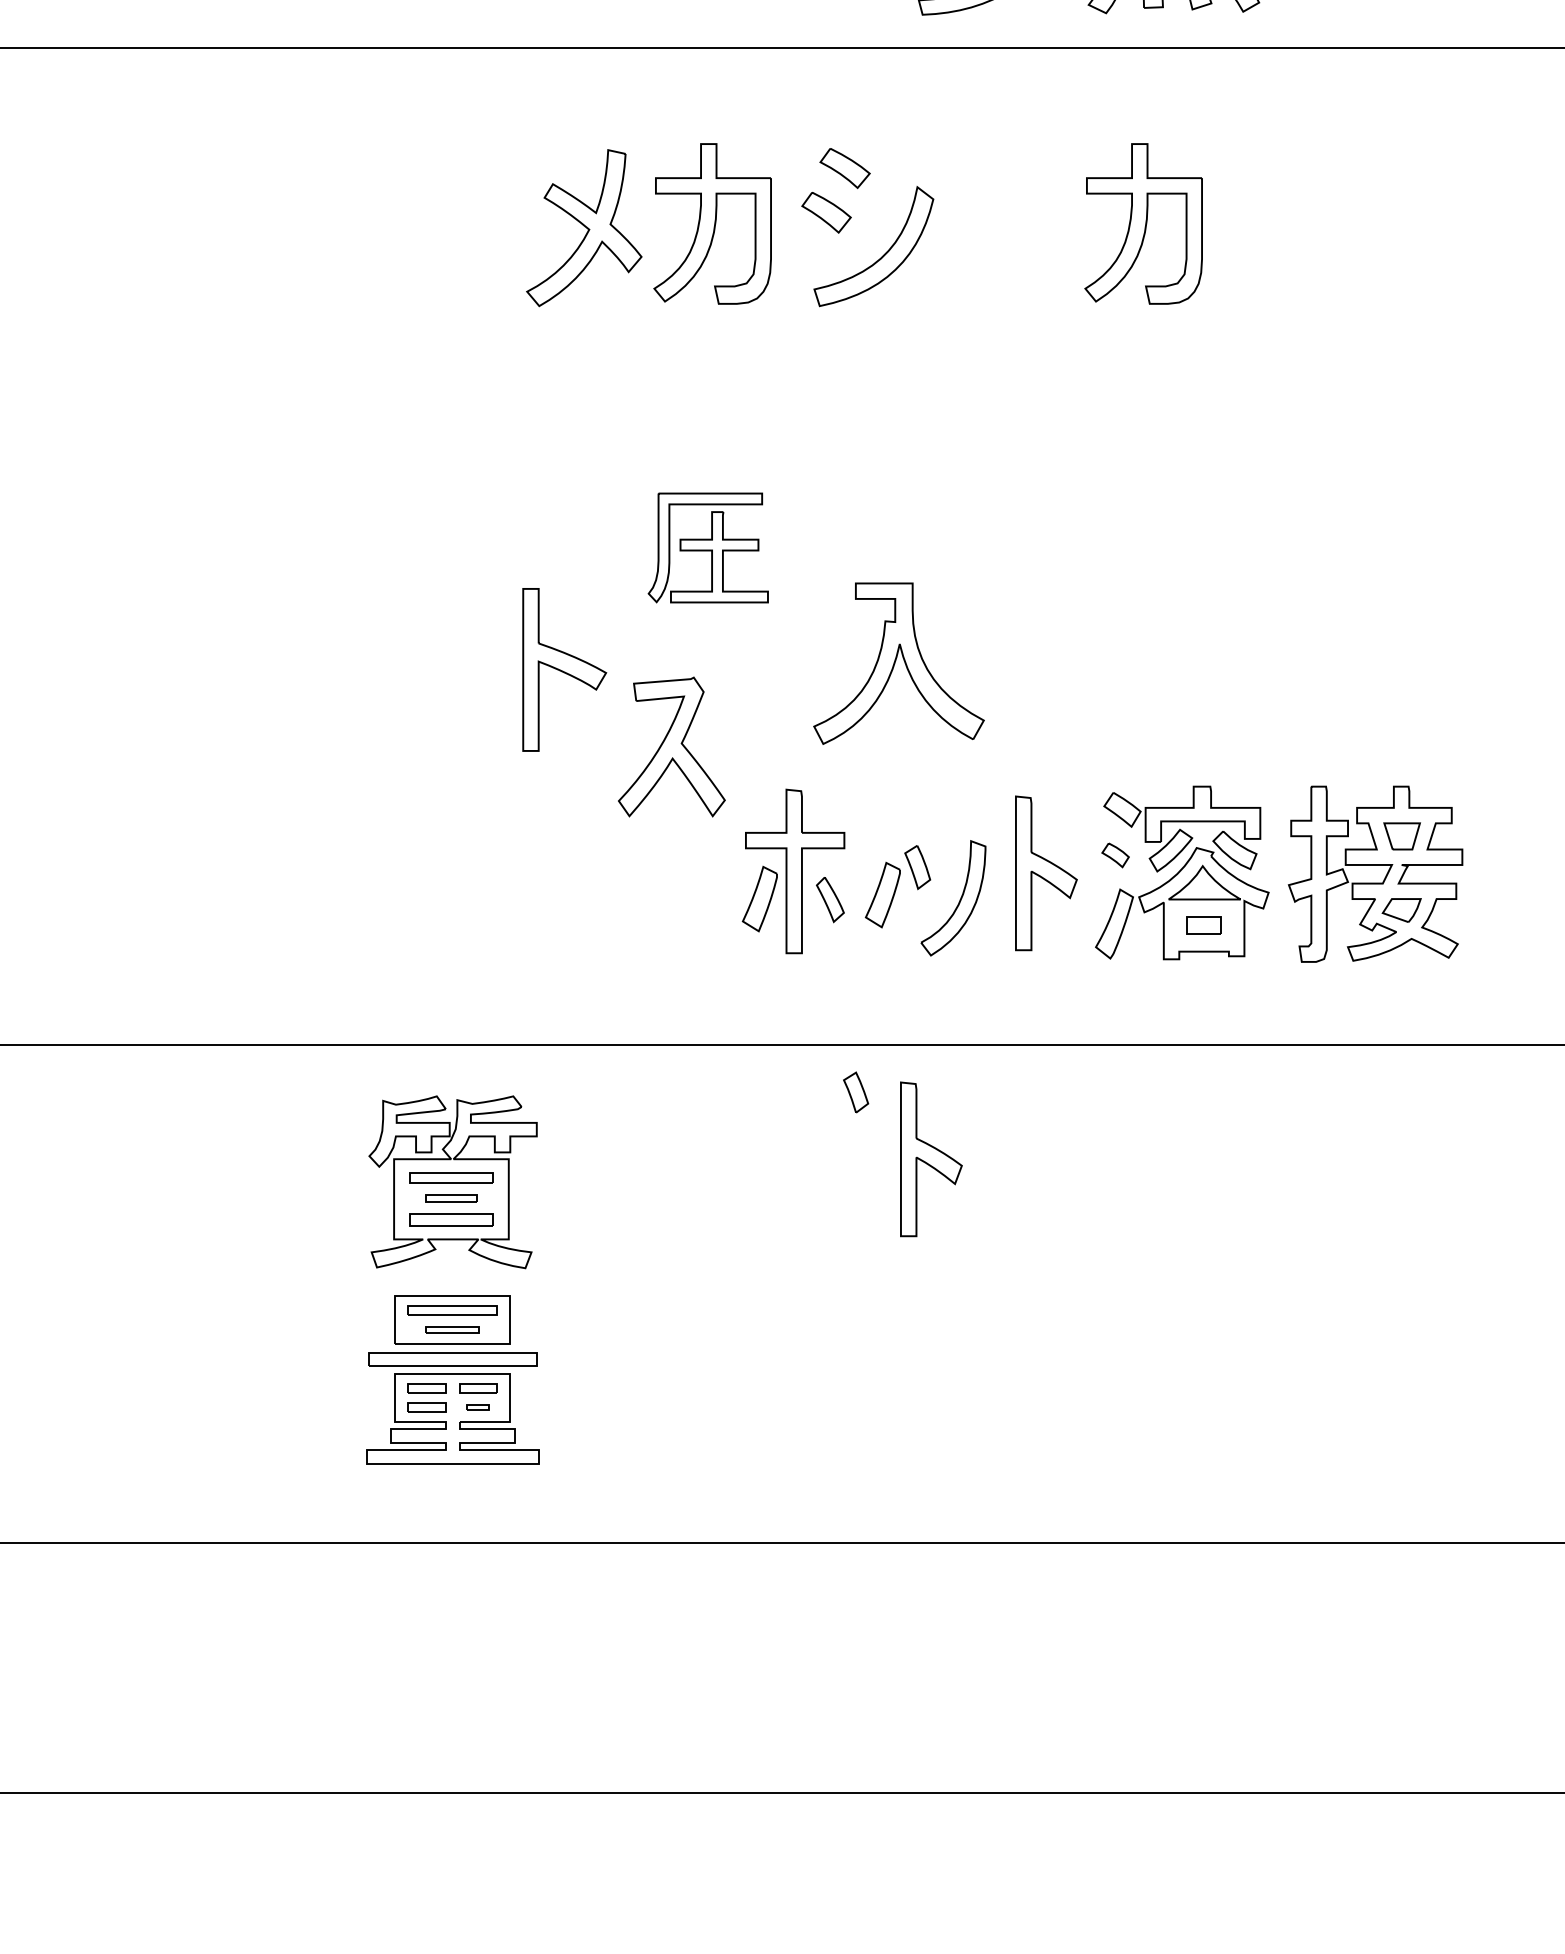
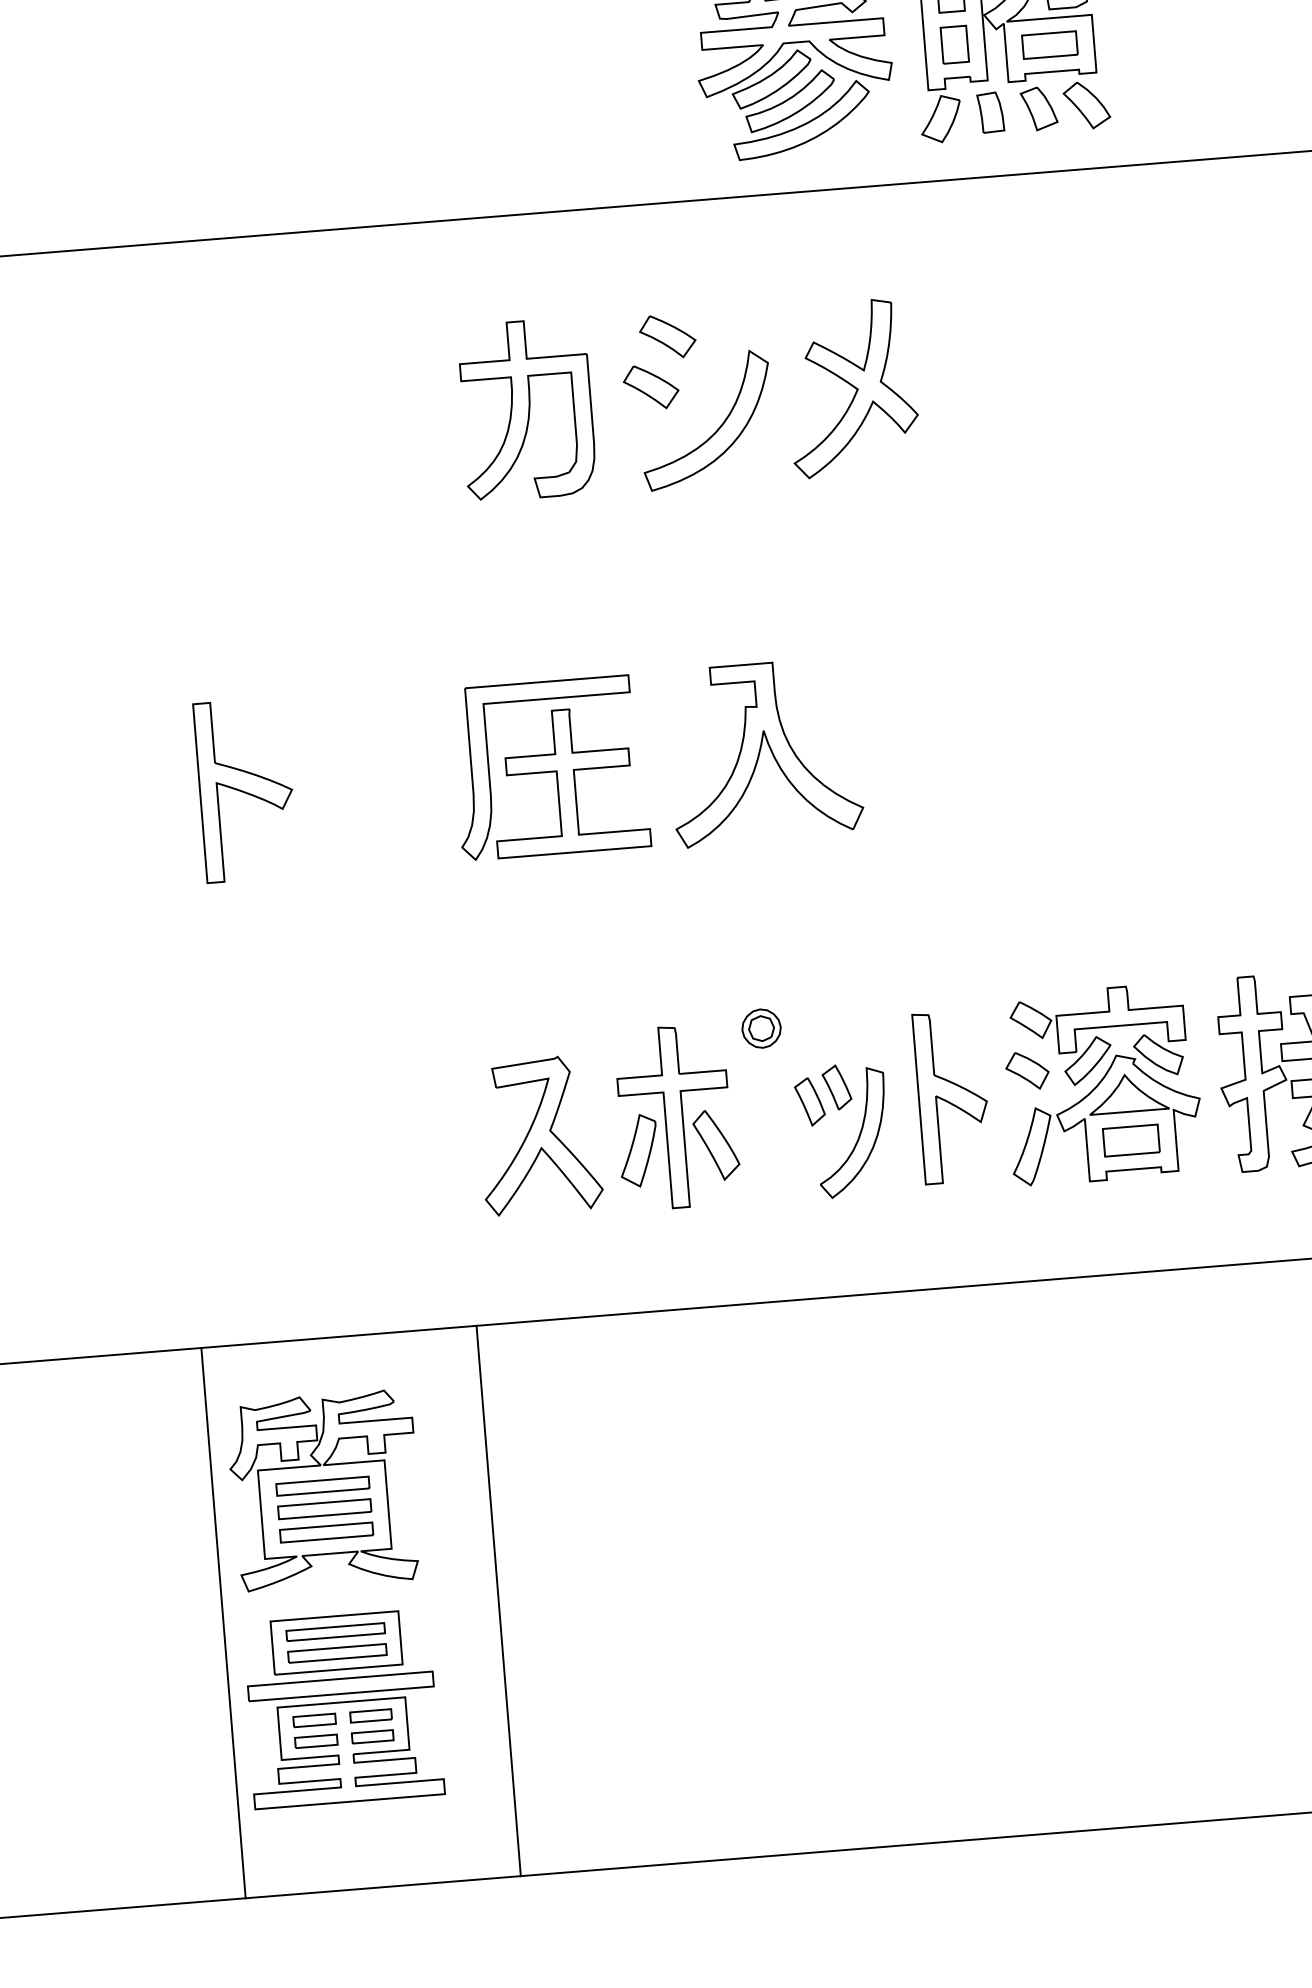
part: (1143, 223) -> (1002, 370), removed
part: (584, 228) -> (852, 388), moved
part: (708, 547) -> (550, 767), size x1.43
part: (898, 663) -> (763, 752), moved
part: (564, 669) -> (245, 789), moved
part: (671, 746) -> (539, 1134), moved
part: (879, 797) -> (761, 1028), added
part: (1115, 855) -> (1027, 1071), size x1.43
part: (882, 895) -> (773, 1135), removed
part: (830, 899) -> (716, 1145), size x1.43
part: (1203, 925) -> (1130, 1140), size x1.43
part: (856, 1092) -> (837, 1087), moved
part: (931, 1159) -> (851, 1423), removed
part: (451, 1198) -> (324, 1508), size x1.67
line: (352, 1293) -> (223, 1622), added
line: (601, 1293) -> (498, 1600), added
part: (452, 1329) -> (337, 1653), size x1.67
part: (478, 1407) -> (373, 1737), size x1.67

